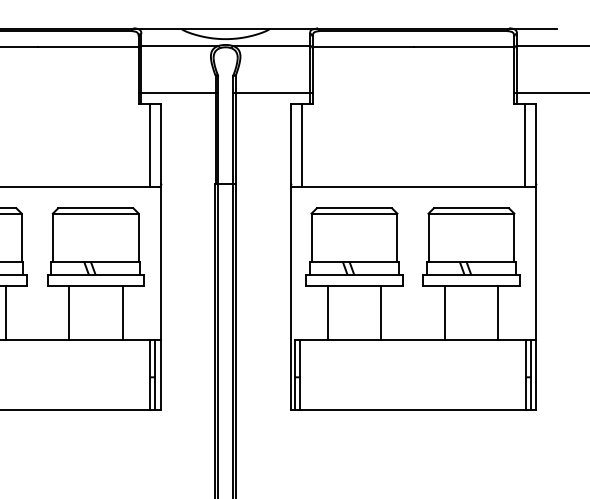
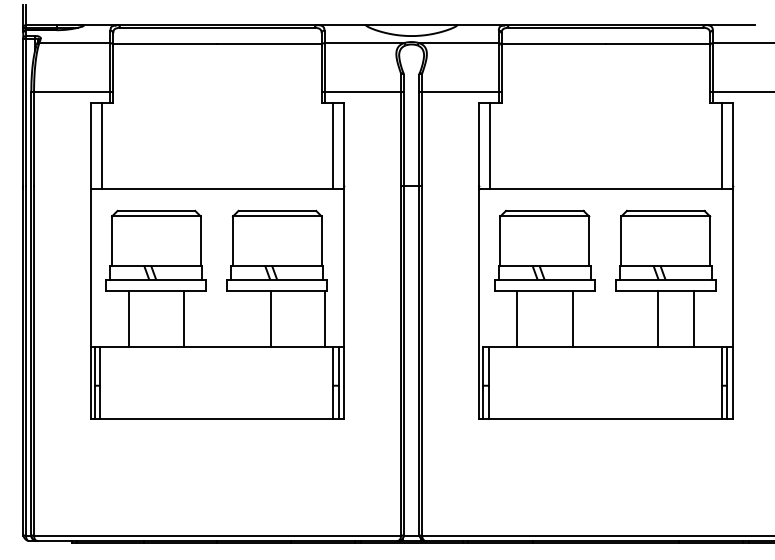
line: (68, 312) -> (270, 318), moved
line: (123, 312) -> (325, 318), moved
line: (445, 312) -> (658, 318), moved

